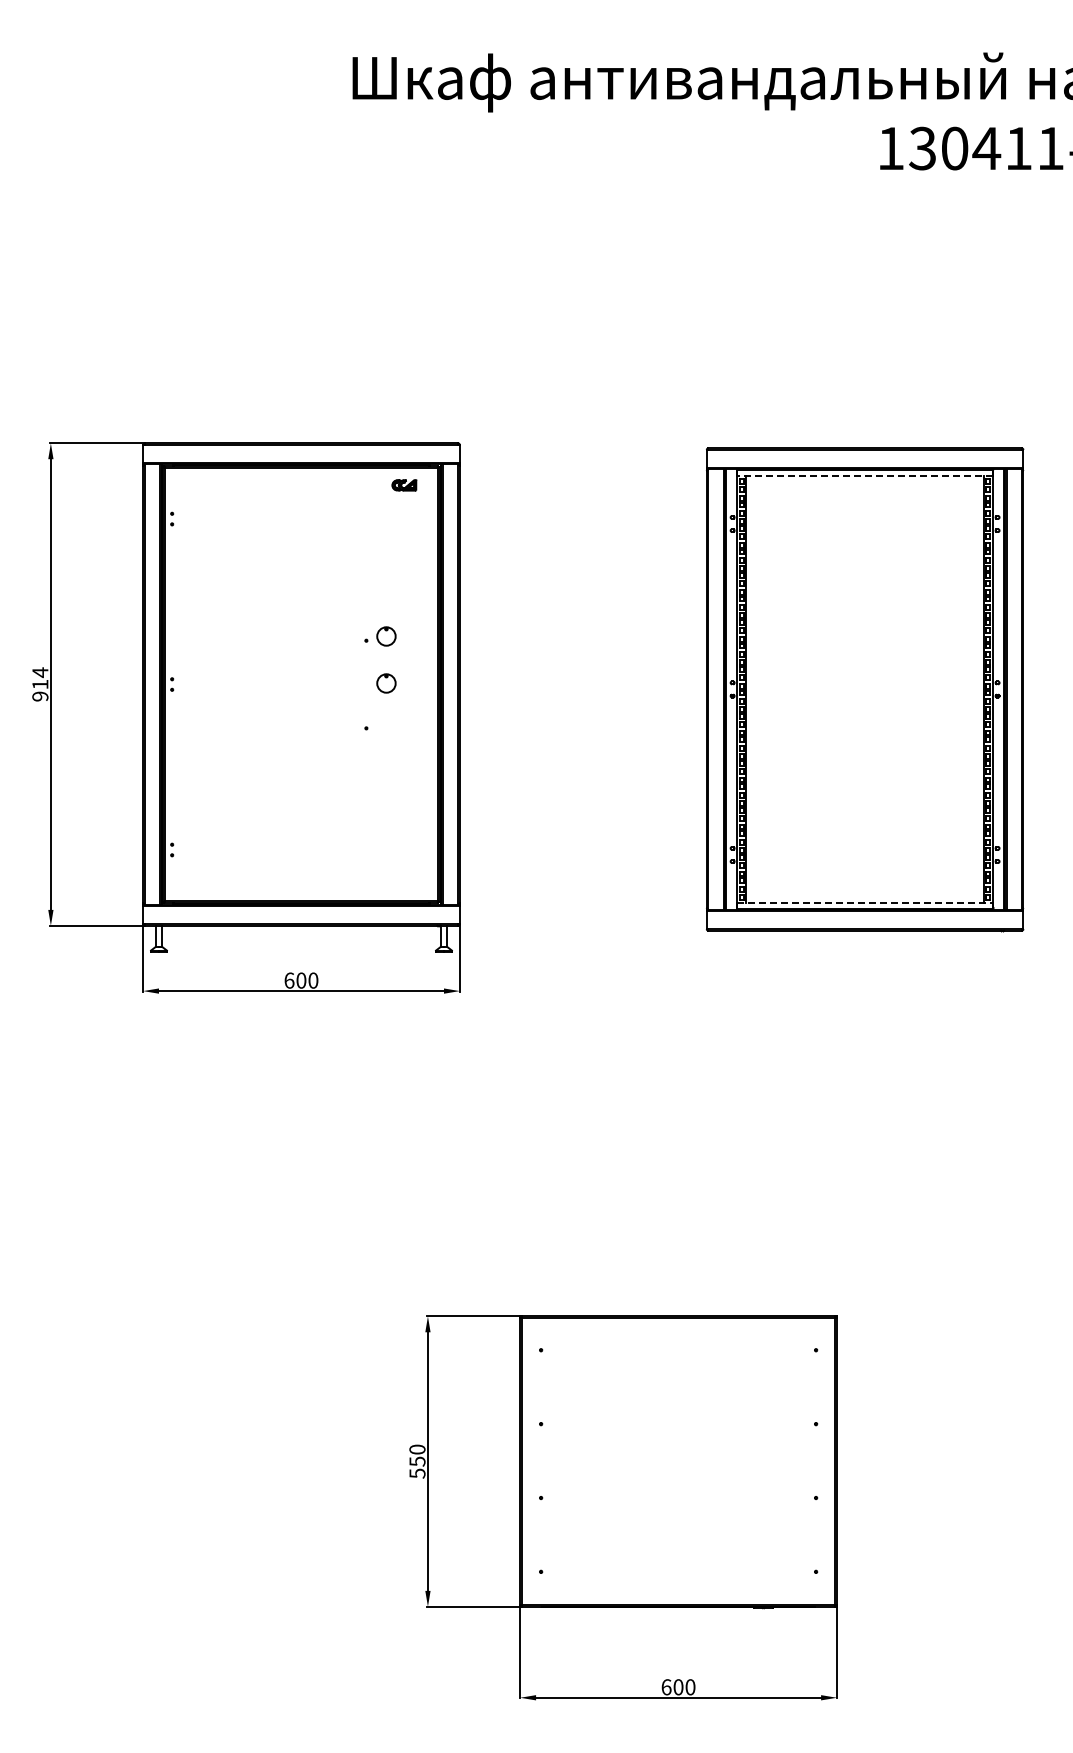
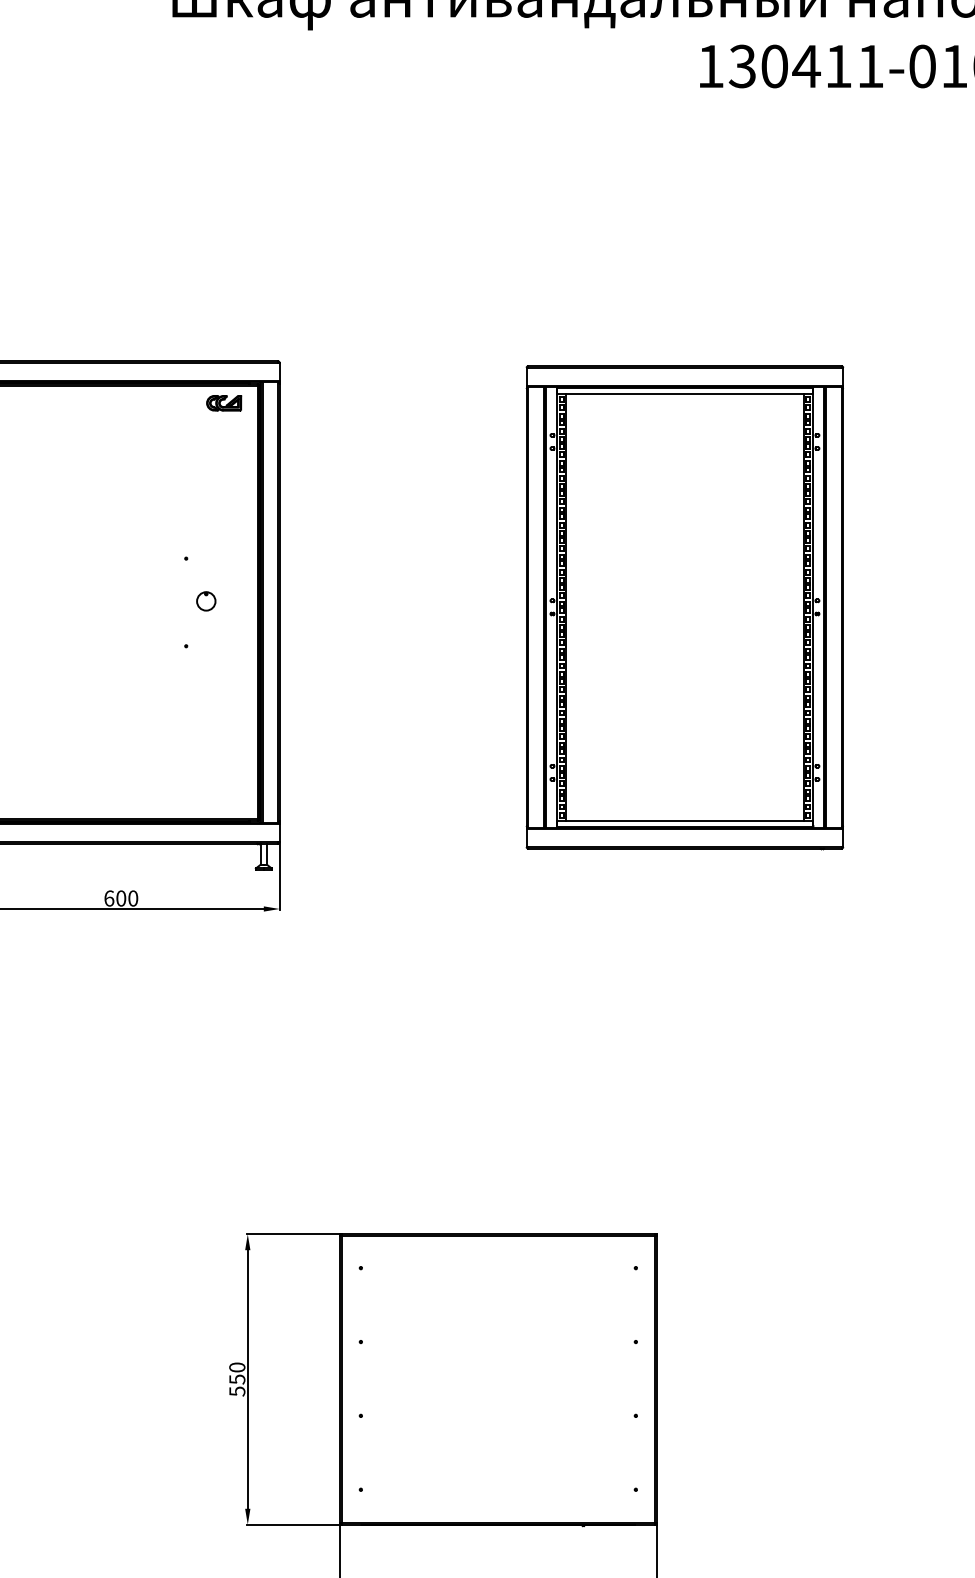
line: (865, 476) -> (685, 394), dashed -> solid
part: (404, 485) -> (224, 403), size x1.43
part: (386, 636) -> (206, 554), removed
line: (865, 903) -> (685, 821), dashed -> solid

